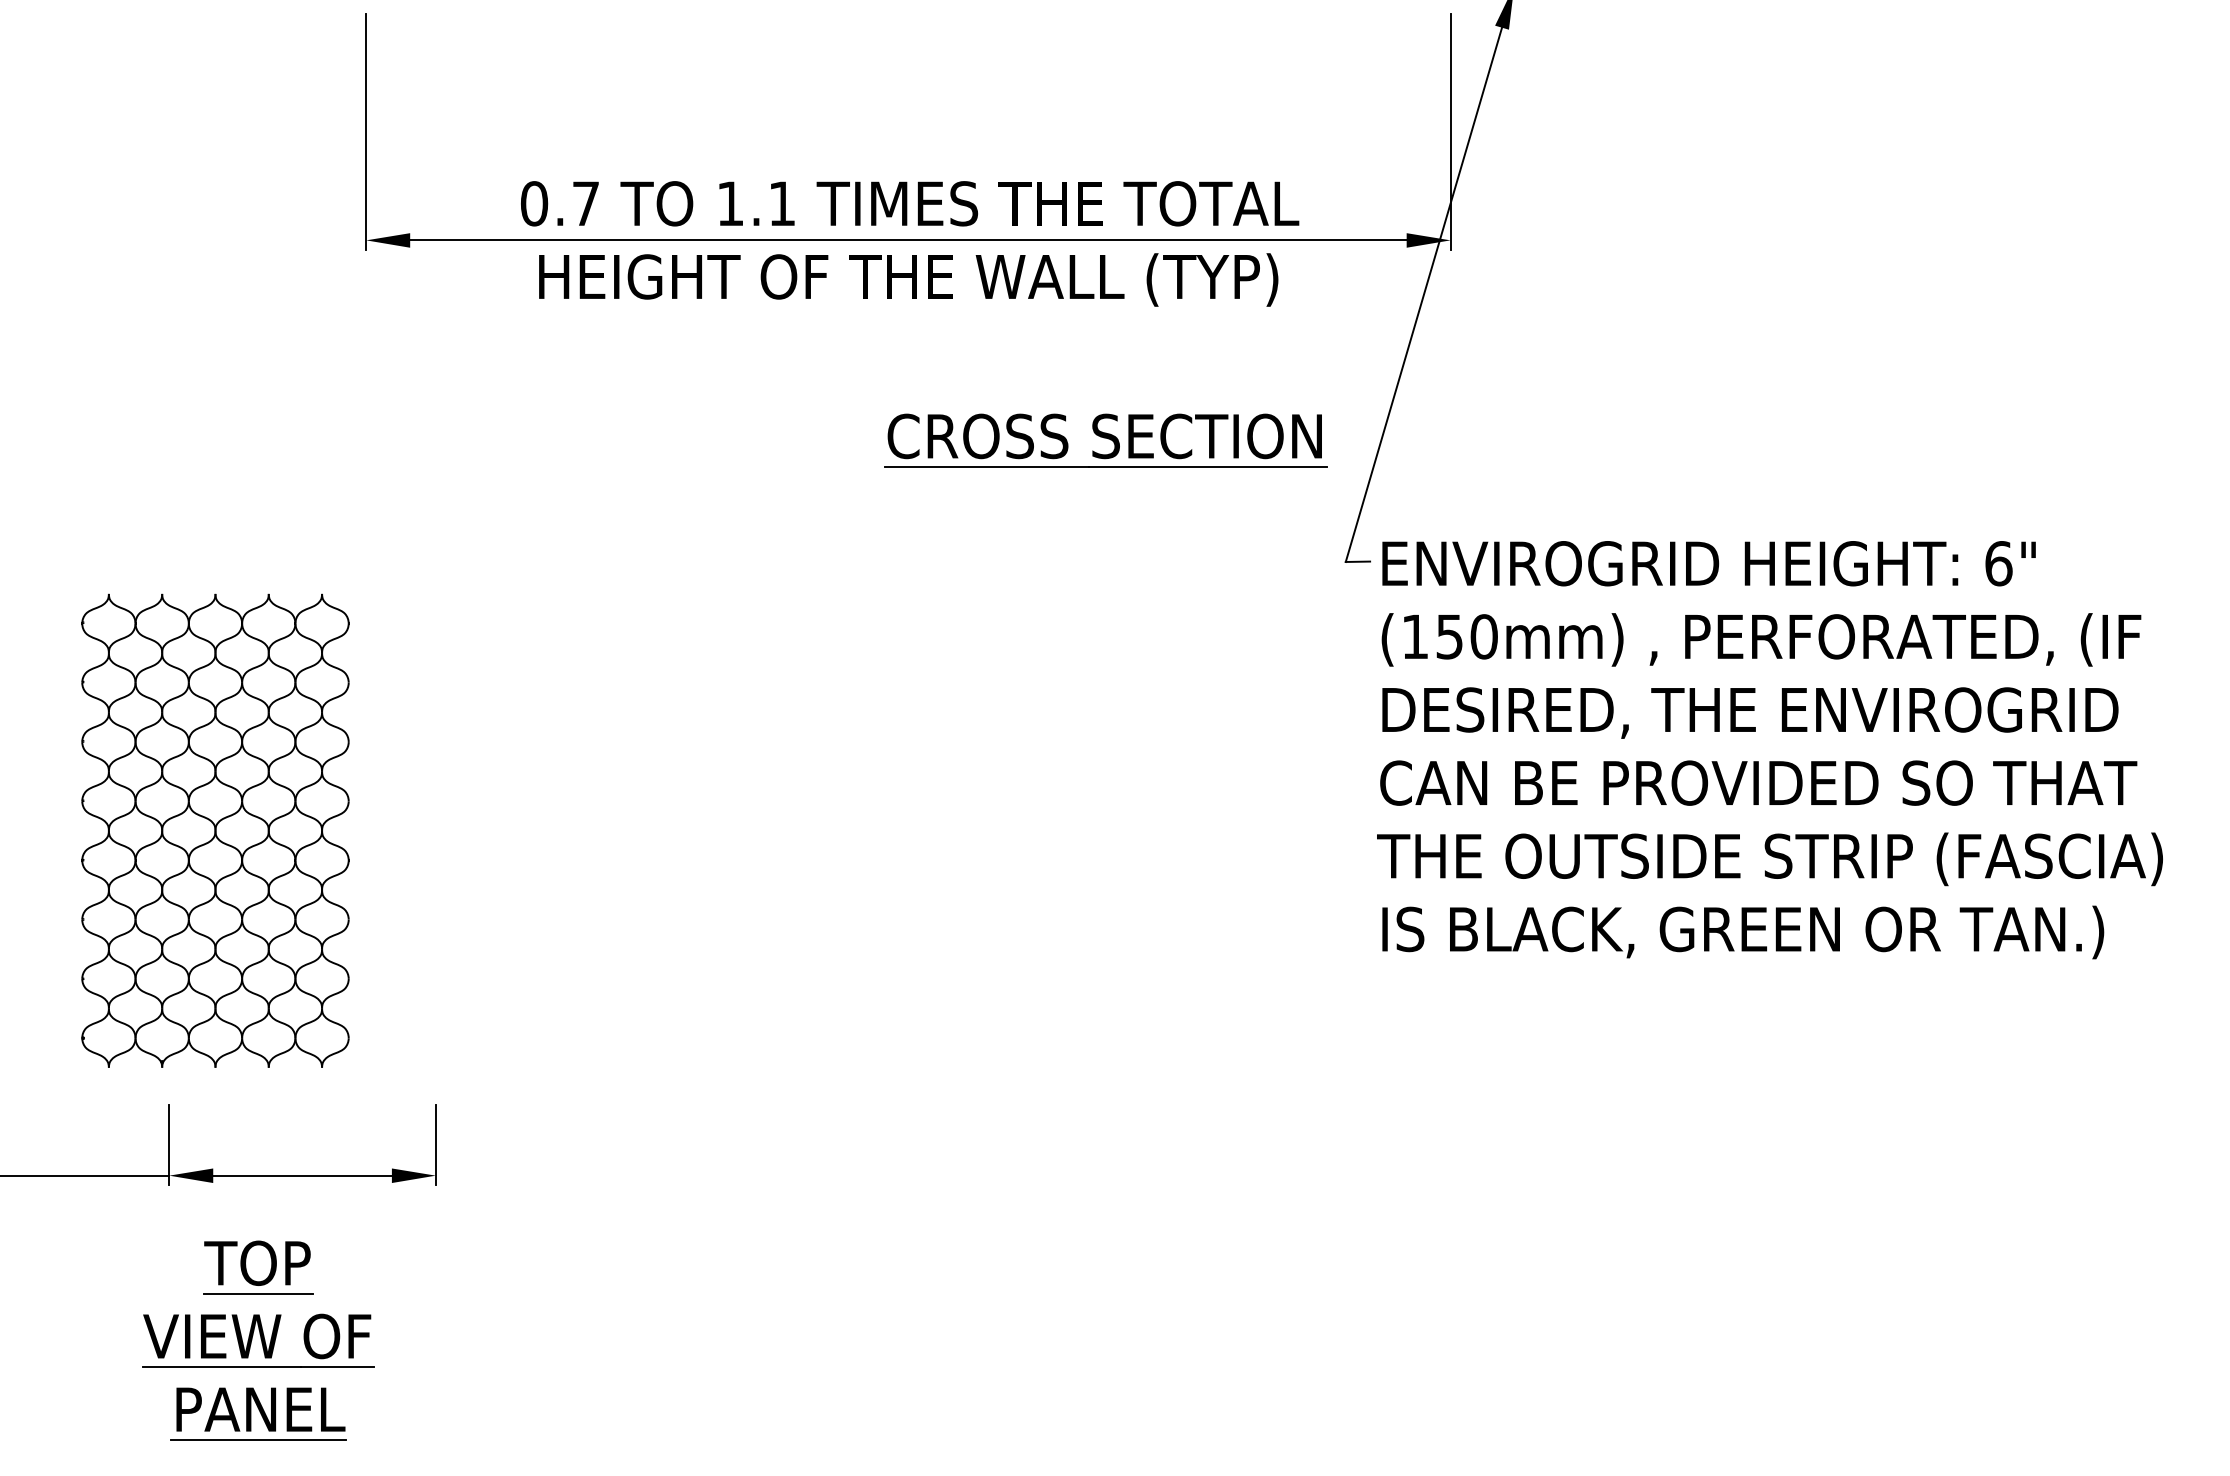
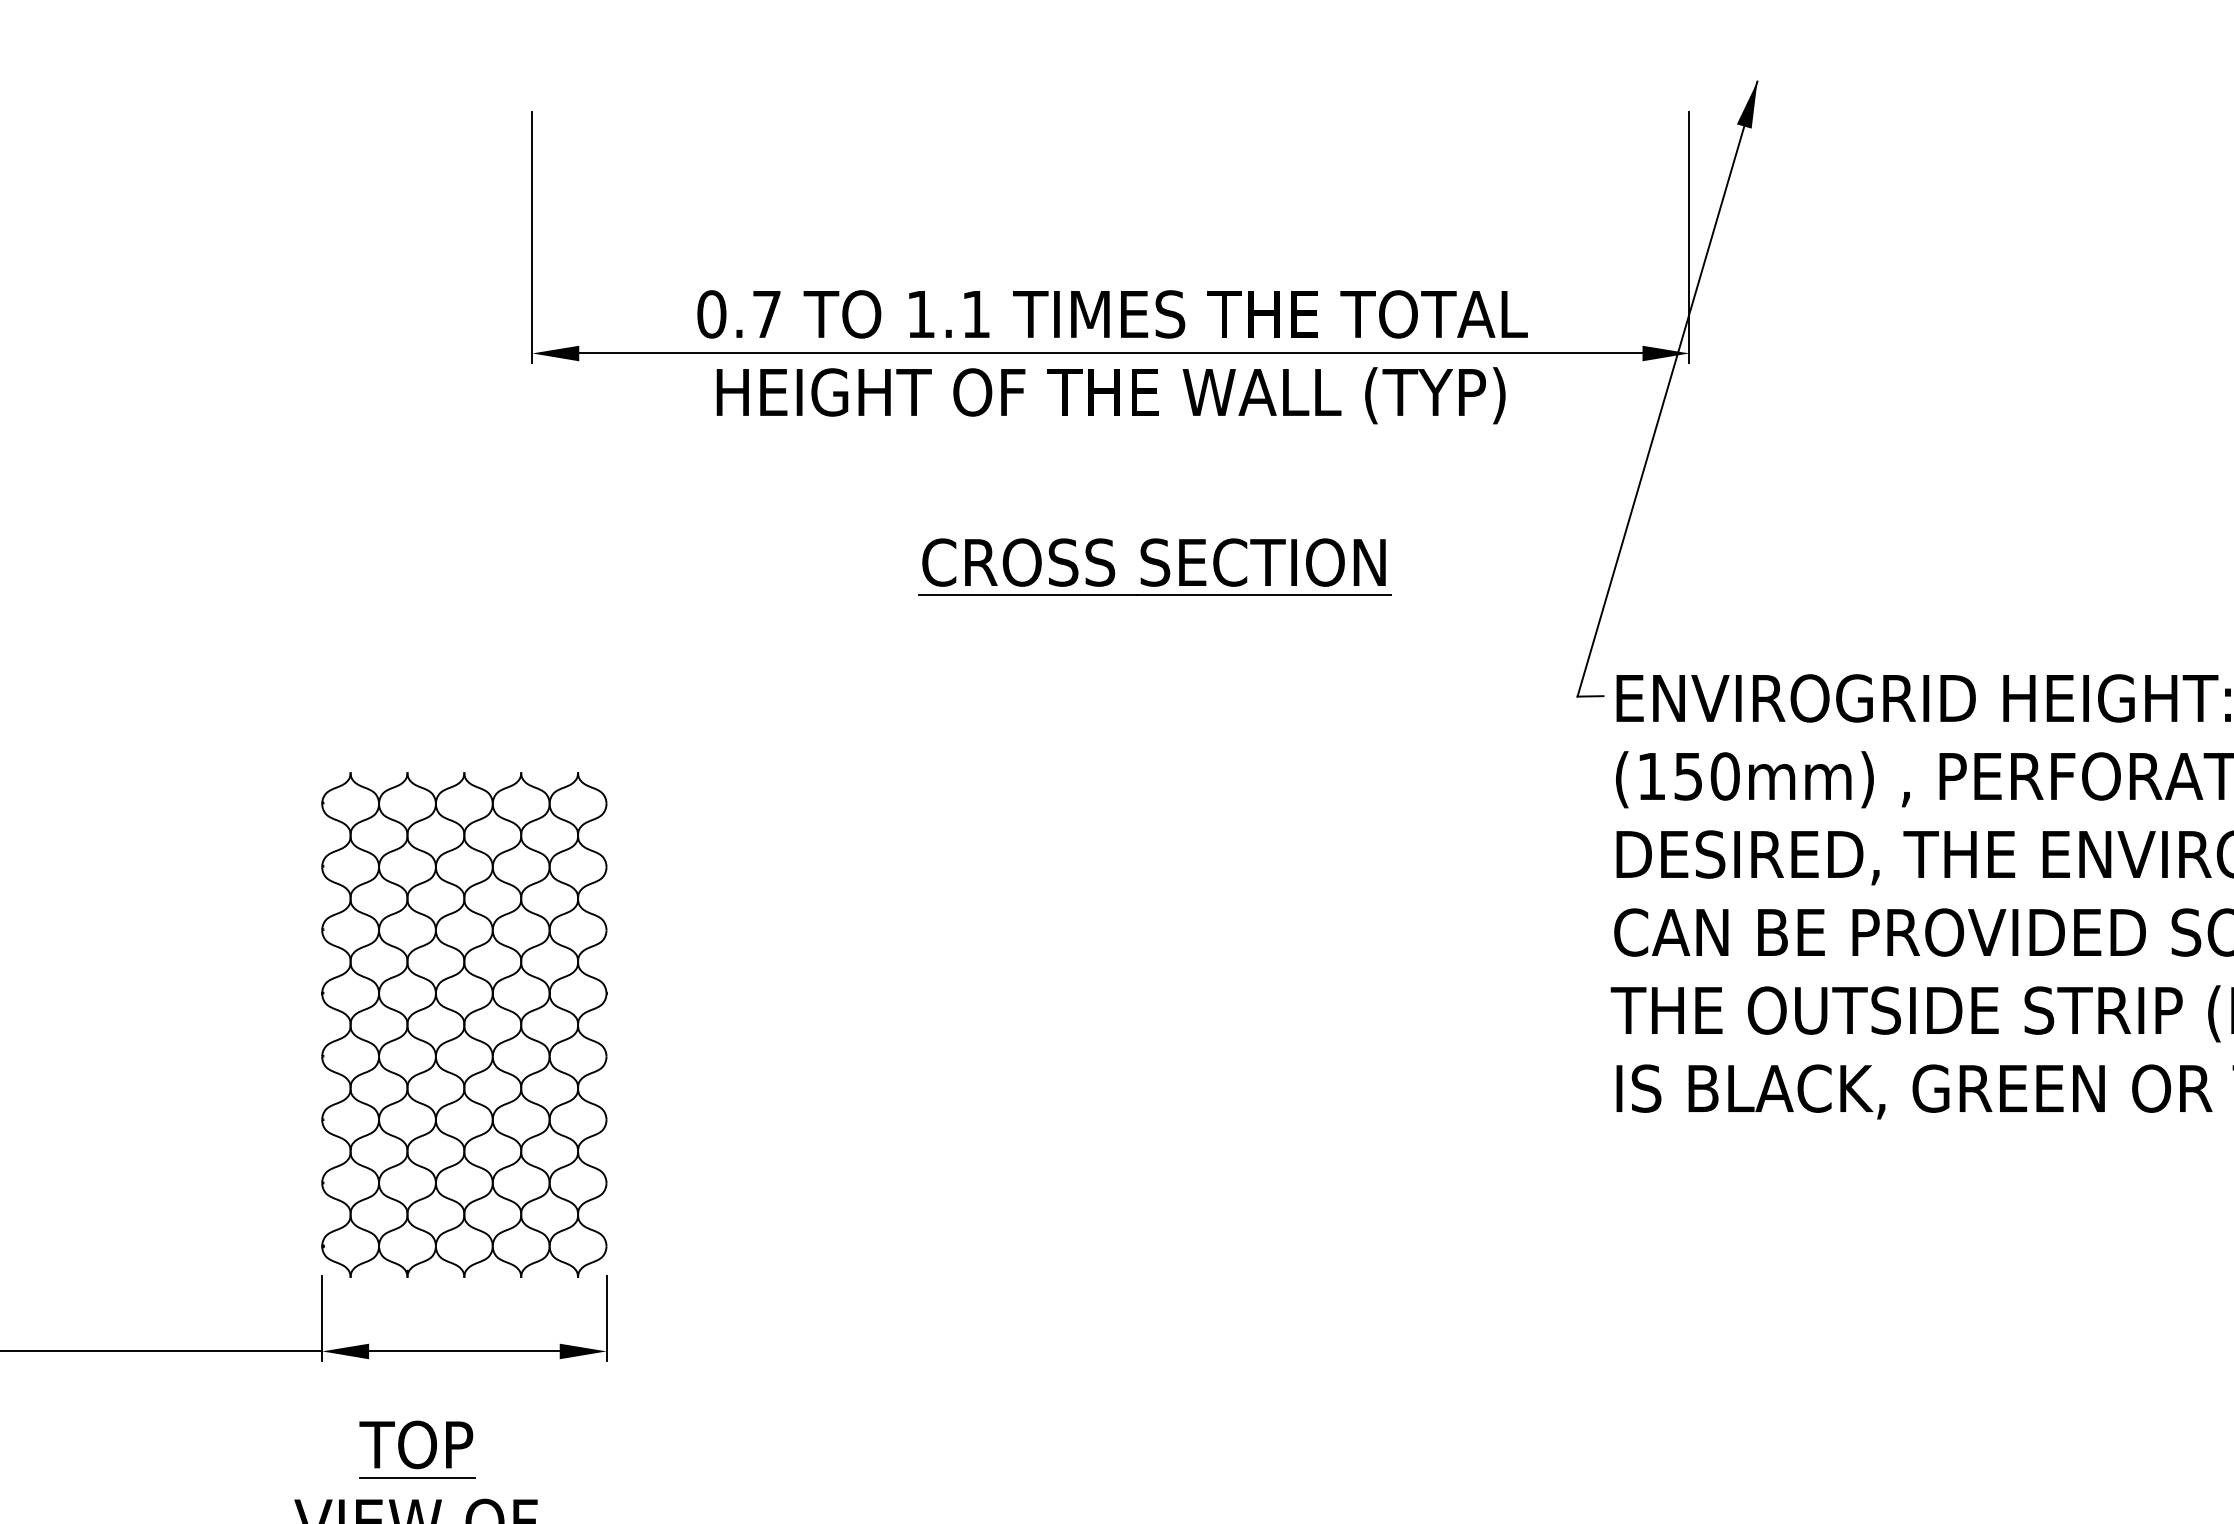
part: (1105, 440) -> (1154, 566), moved
part: (215, 830) -> (464, 1024), moved

